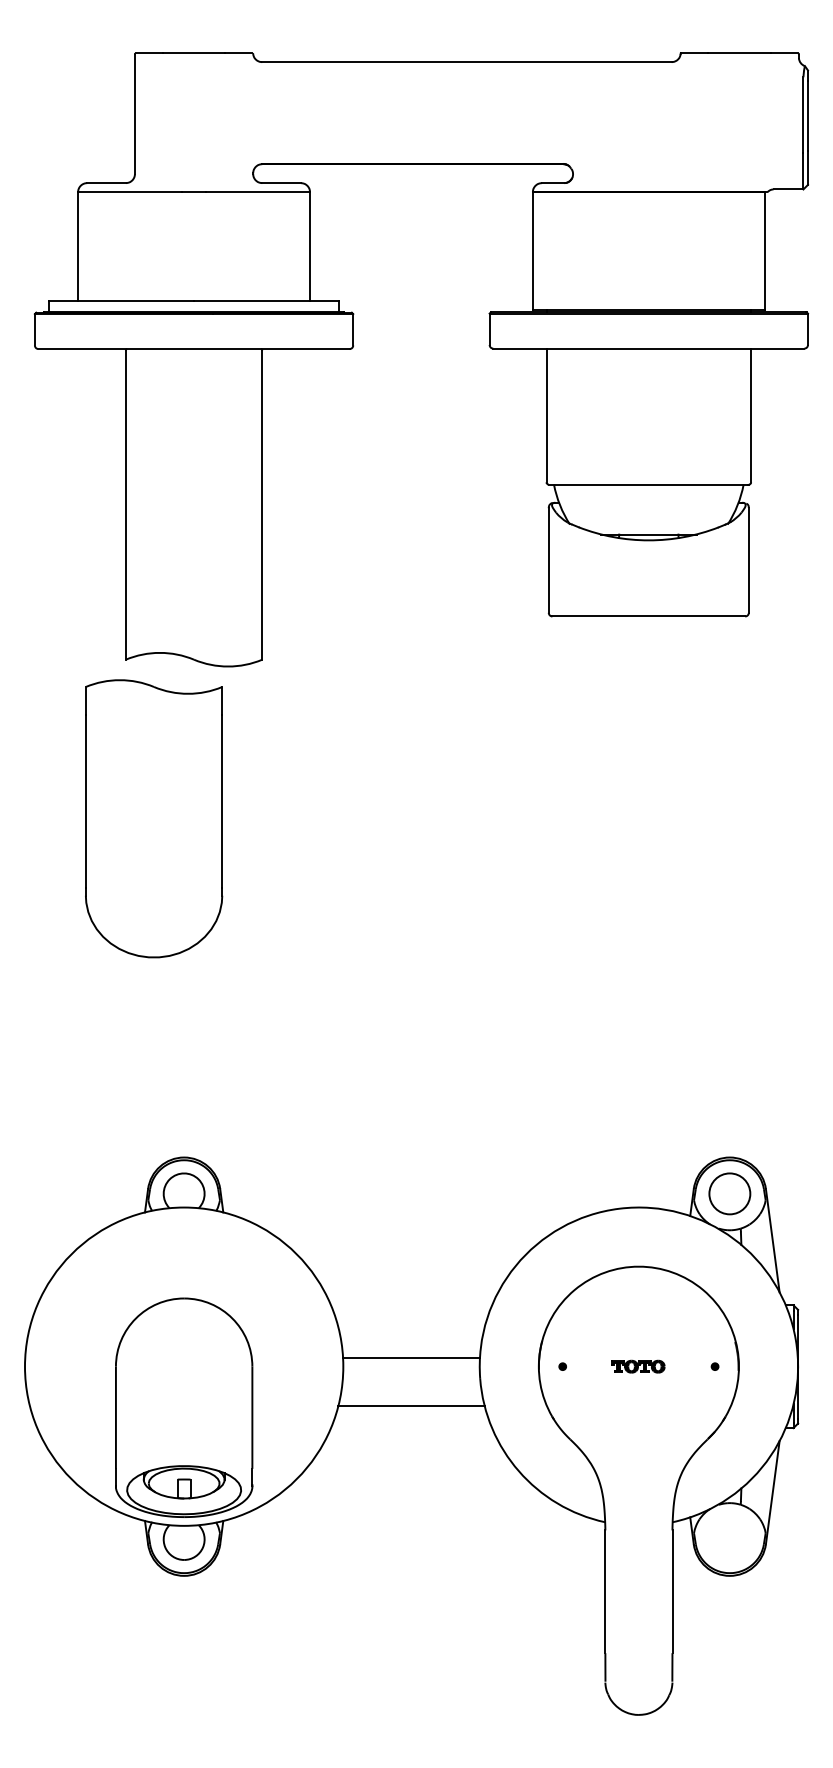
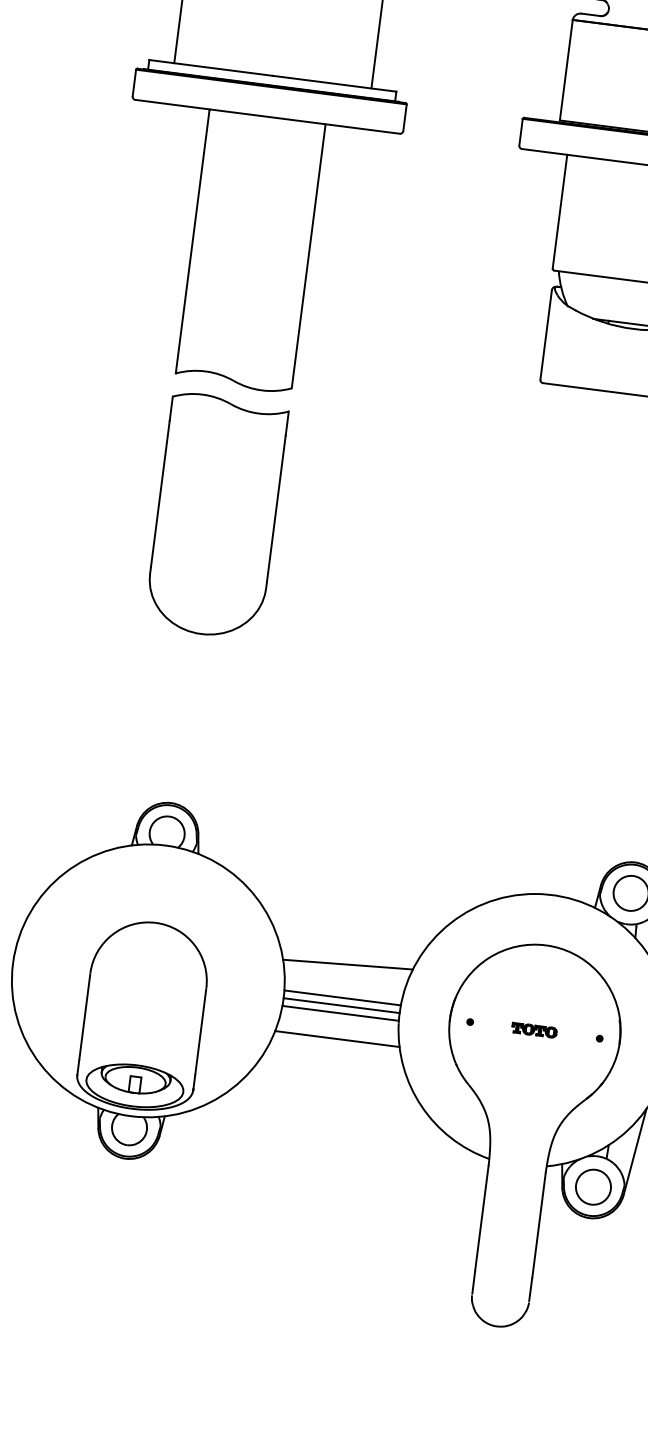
part: (154, 818) -> (216, 515), moved
line: (412, 1318) -> (347, 964), added
line: (411, 1366) -> (341, 1005), added
line: (411, 1375) -> (340, 1013), added
circle: (729, 1539) -> (593, 1187), added

